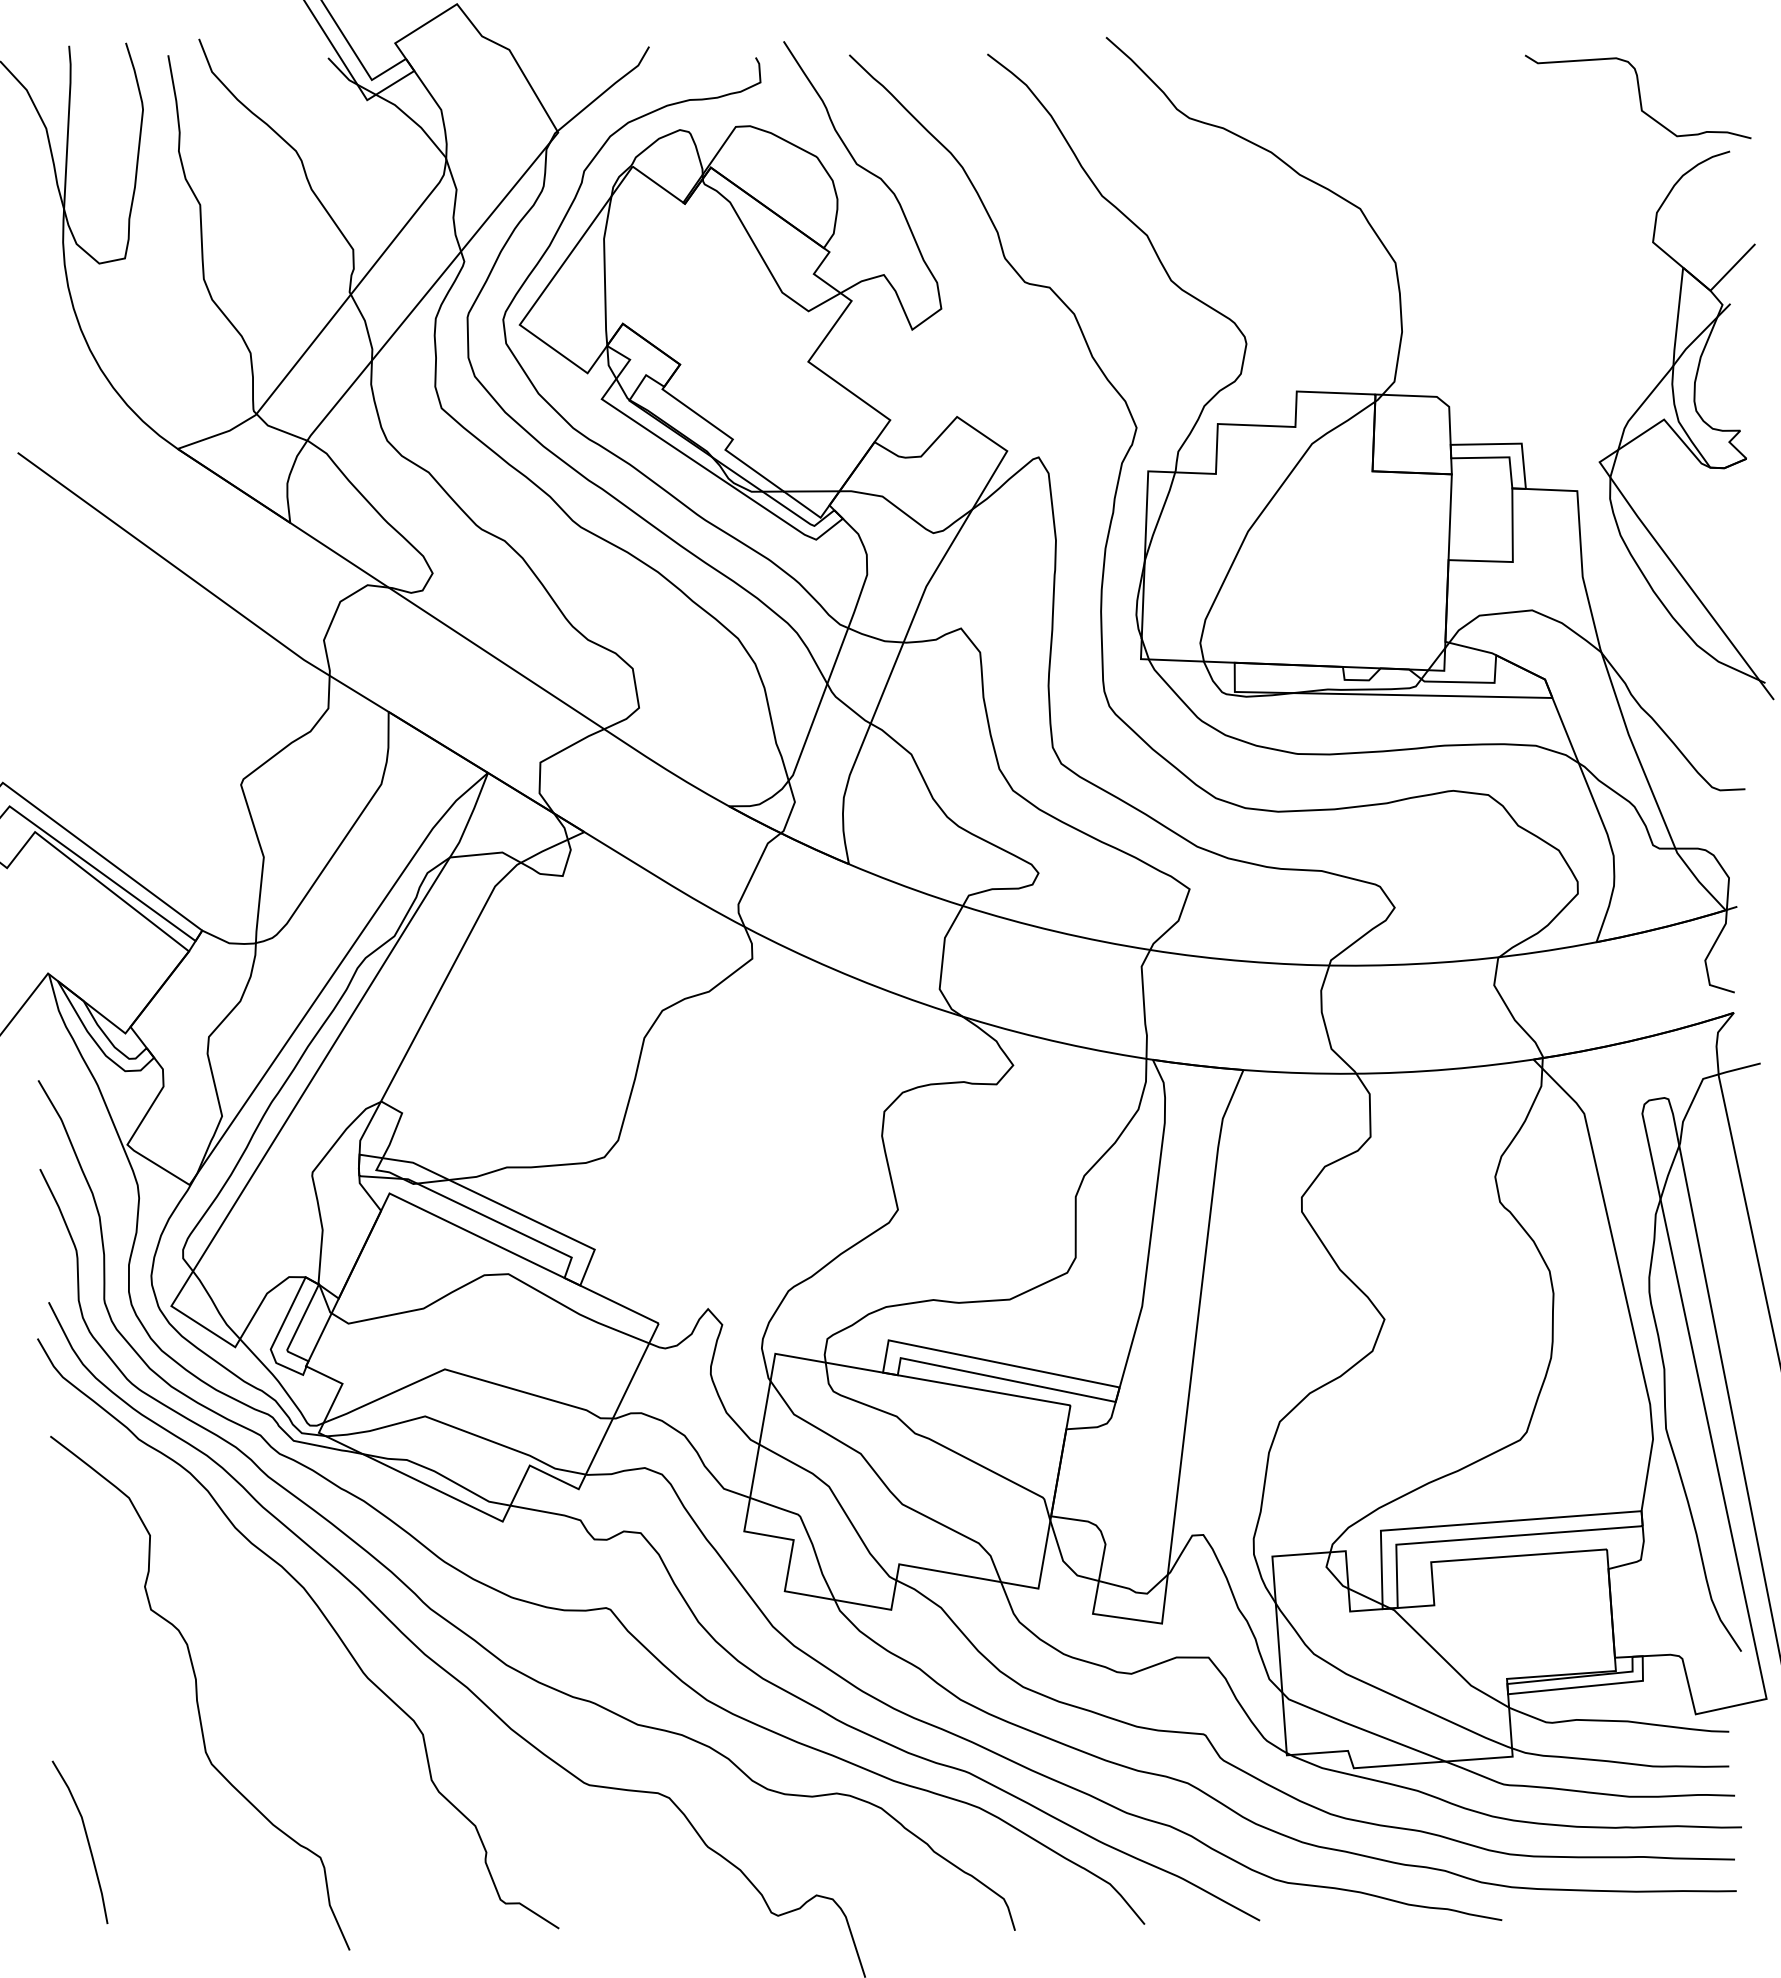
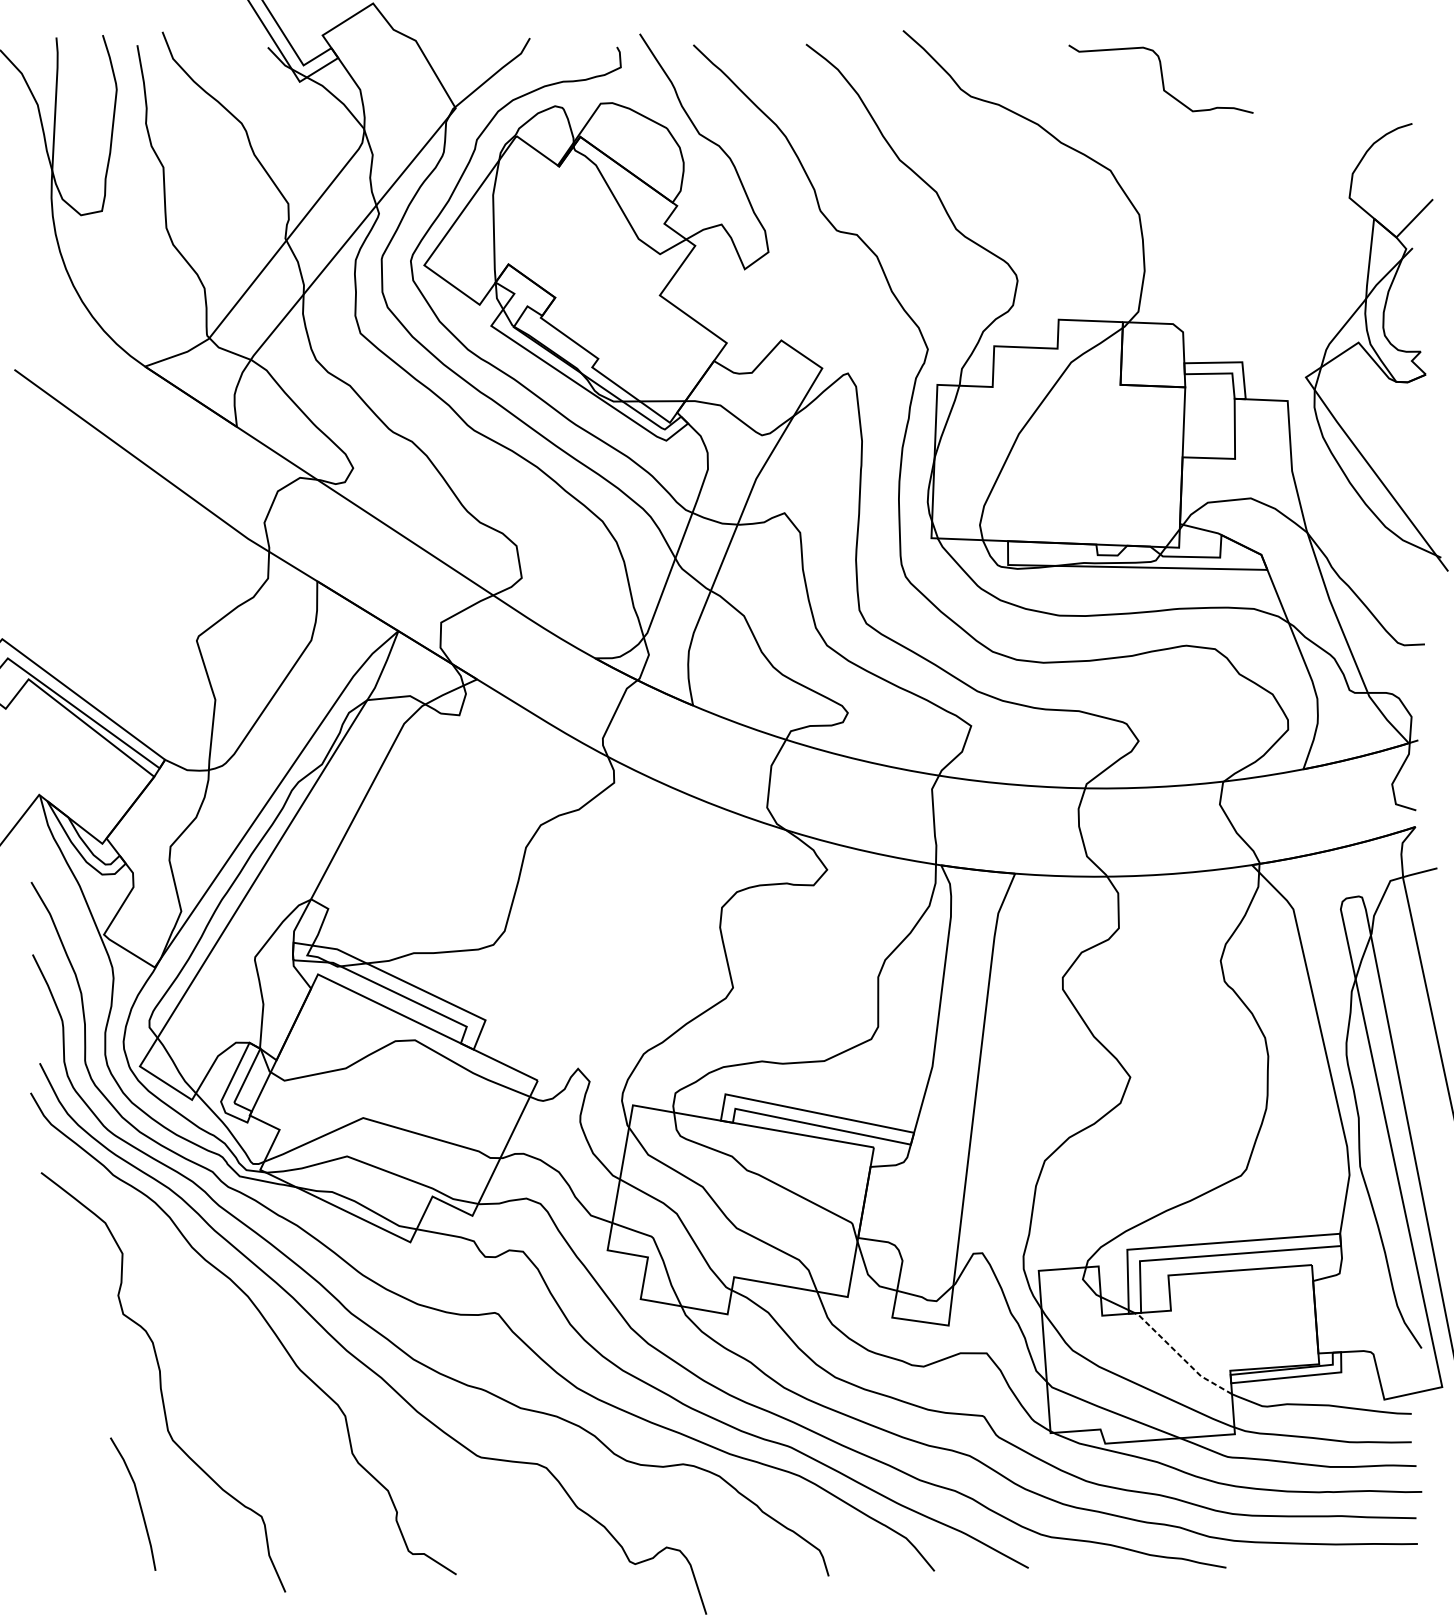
curve: (1638, 95) -> (1161, 78), moved
line: (1446, 1661) -> (1180, 1356), solid -> dashed
curve: (86, 1839) -> (138, 1501), moved

